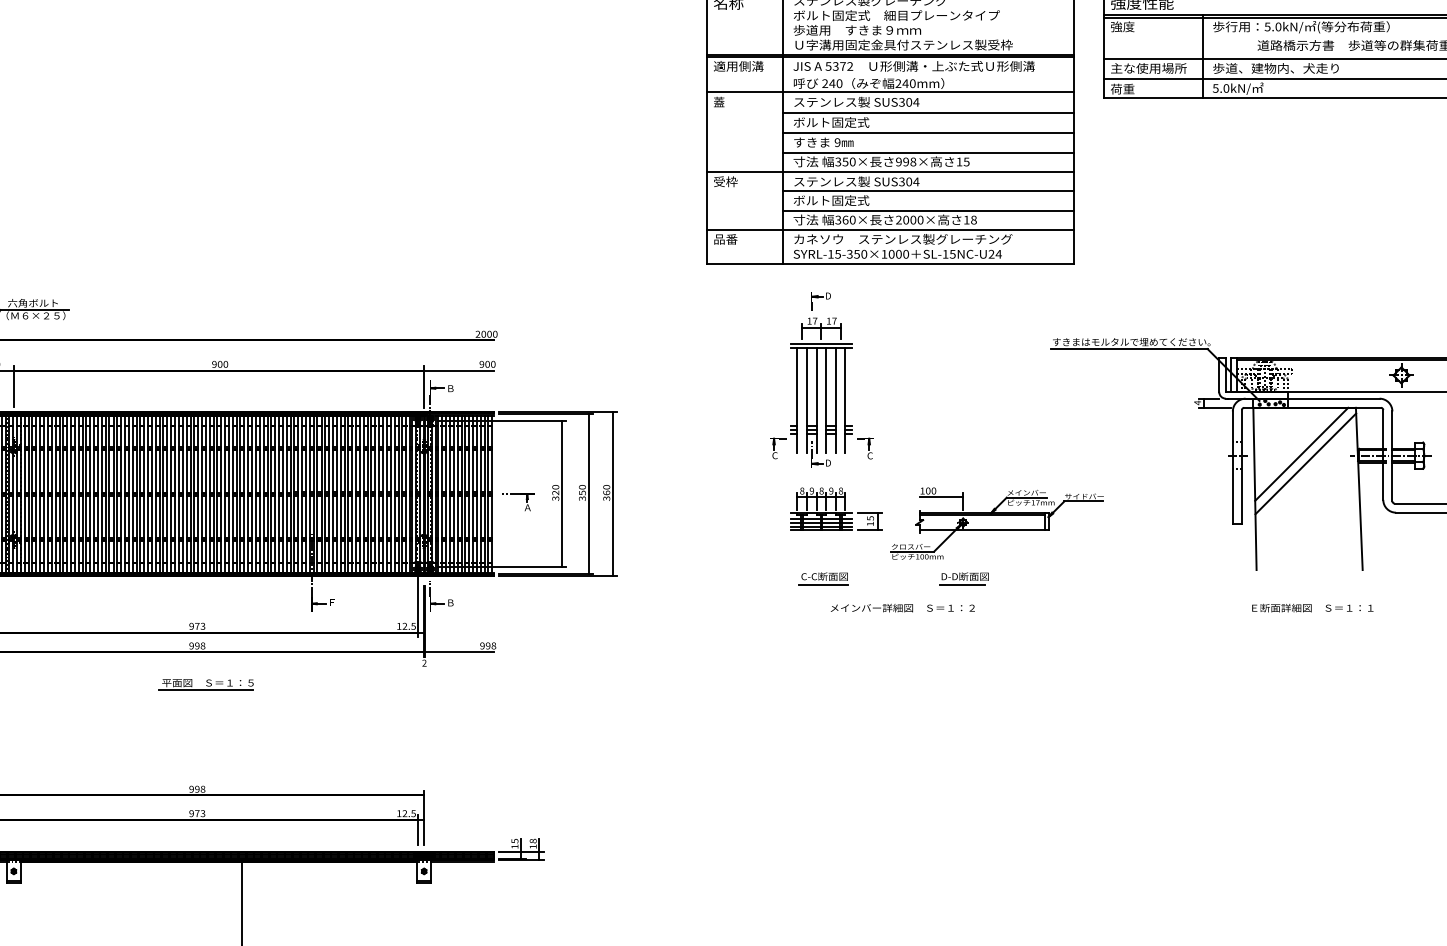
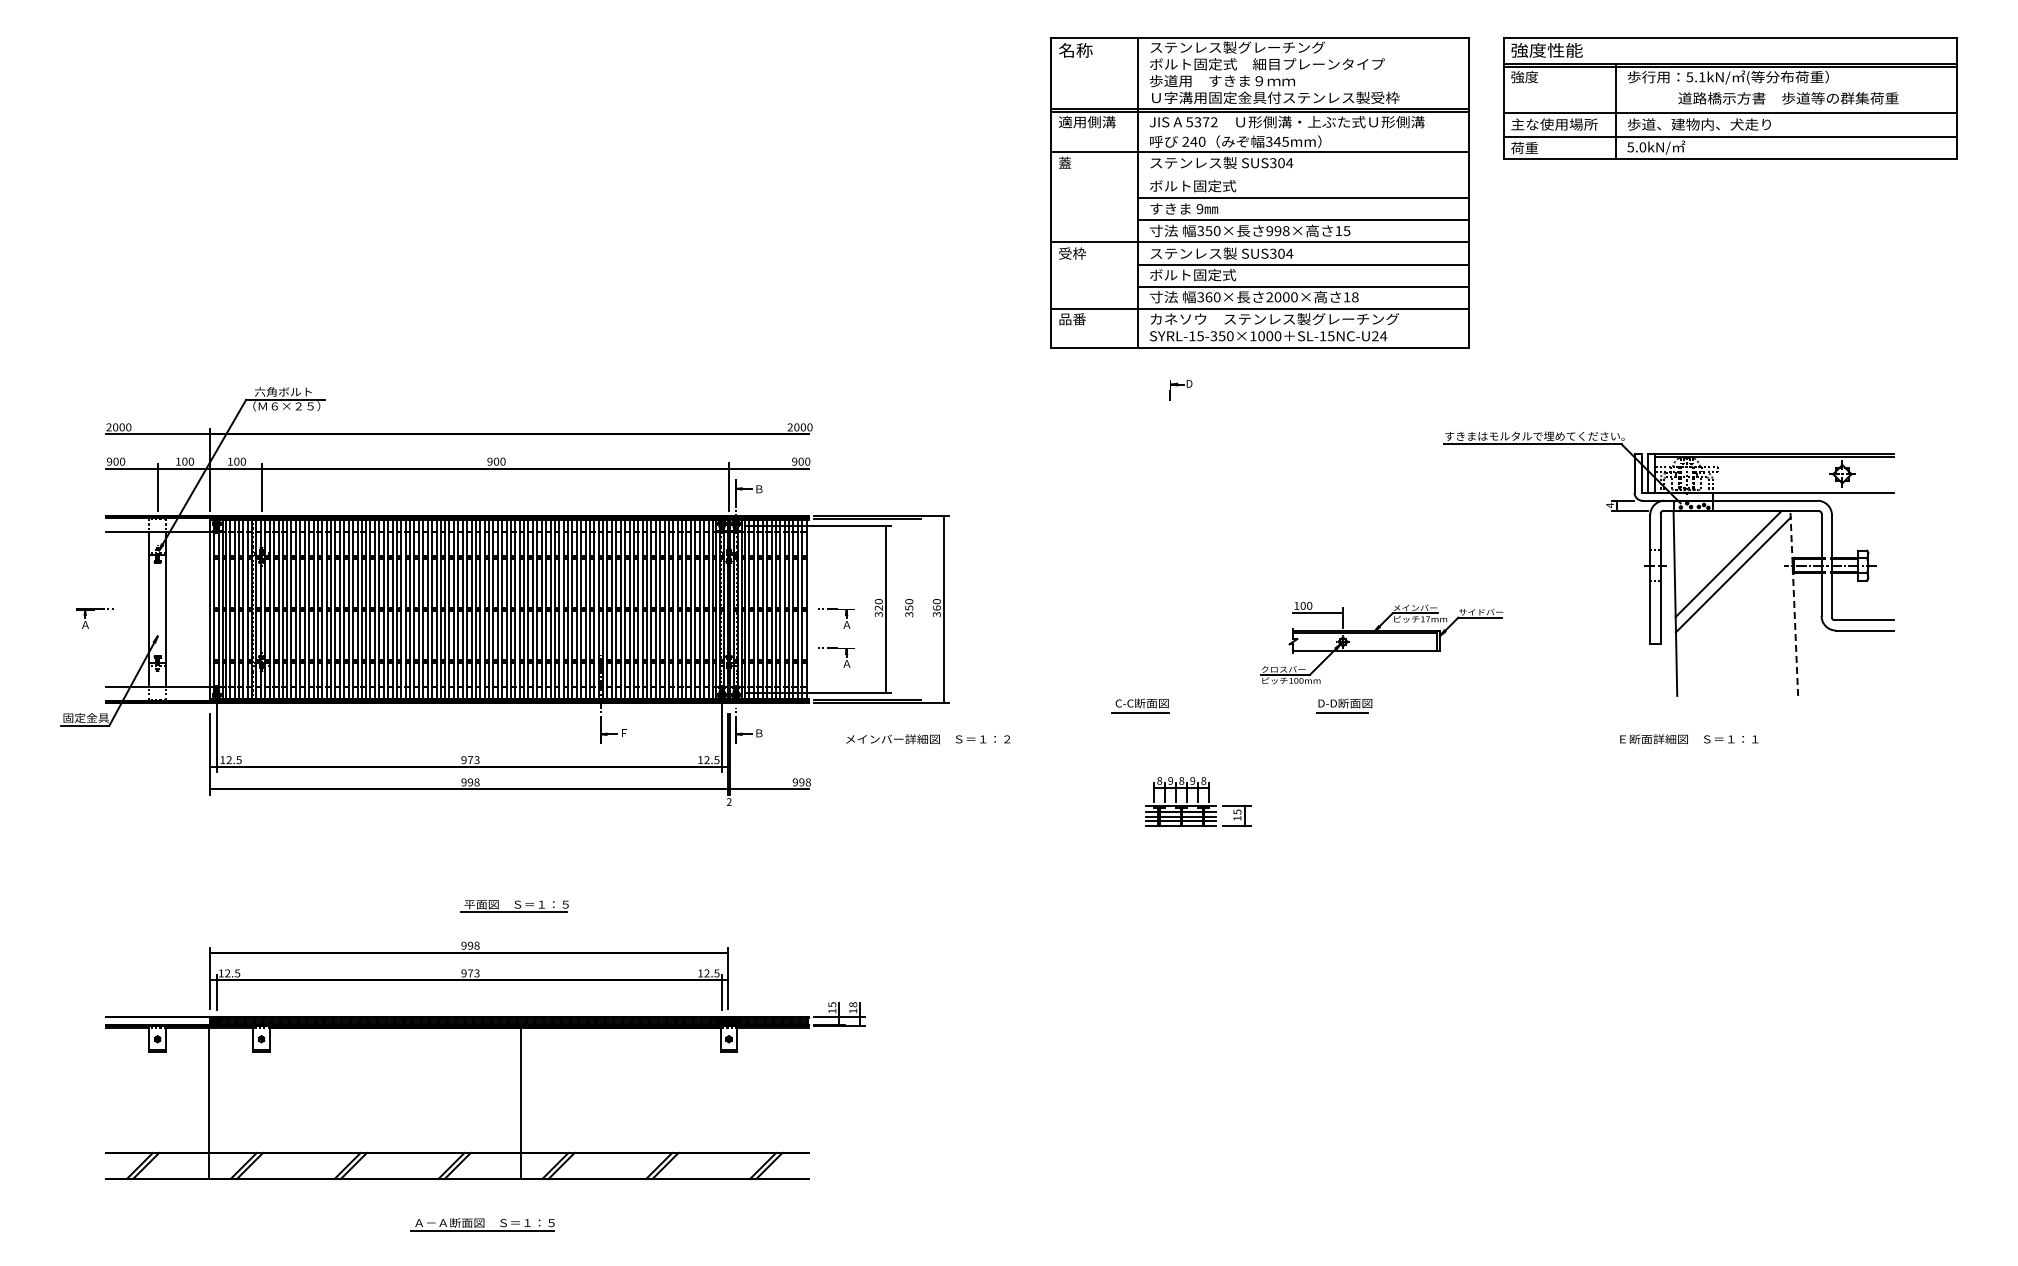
text: (1277, 27) -> (1701, 77), 5.0kN/ -> 5.1kN/
text: (904, 83) -> (1276, 141), 240mm -> 345mm
line: (928, 113) -> (1303, 175), removed
part: (822, 392) -> (1182, 493), removed
line: (1359, 488) -> (1794, 603), solid -> dashed
line: (588, 494) -> (916, 609), removed
part: (836, 509) -> (1198, 801), moved
part: (518, 528) -> (836, 648), added
part: (823, 578) -> (1140, 705), moved
text: (903, 608) -> (928, 739), moved
text: (1312, 608) -> (1689, 739), moved
part: (206, 684) -> (514, 906), moved

